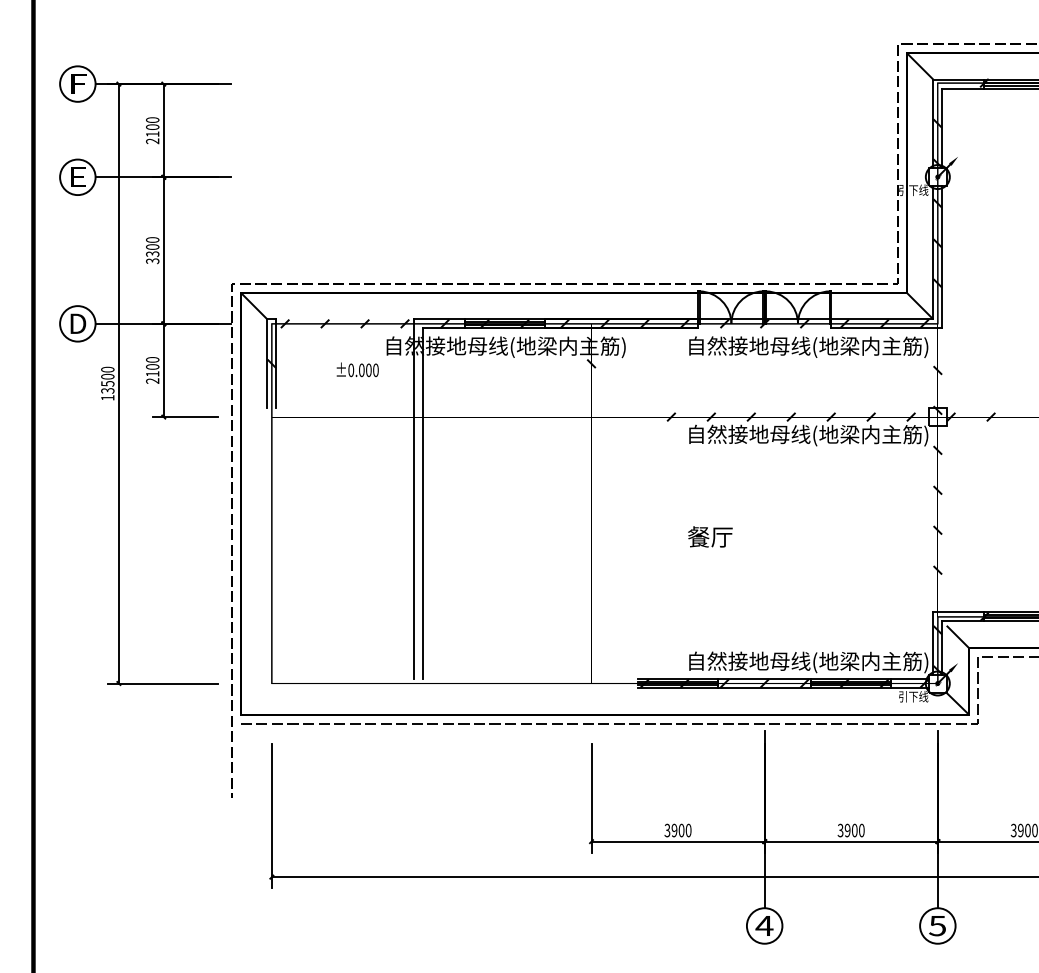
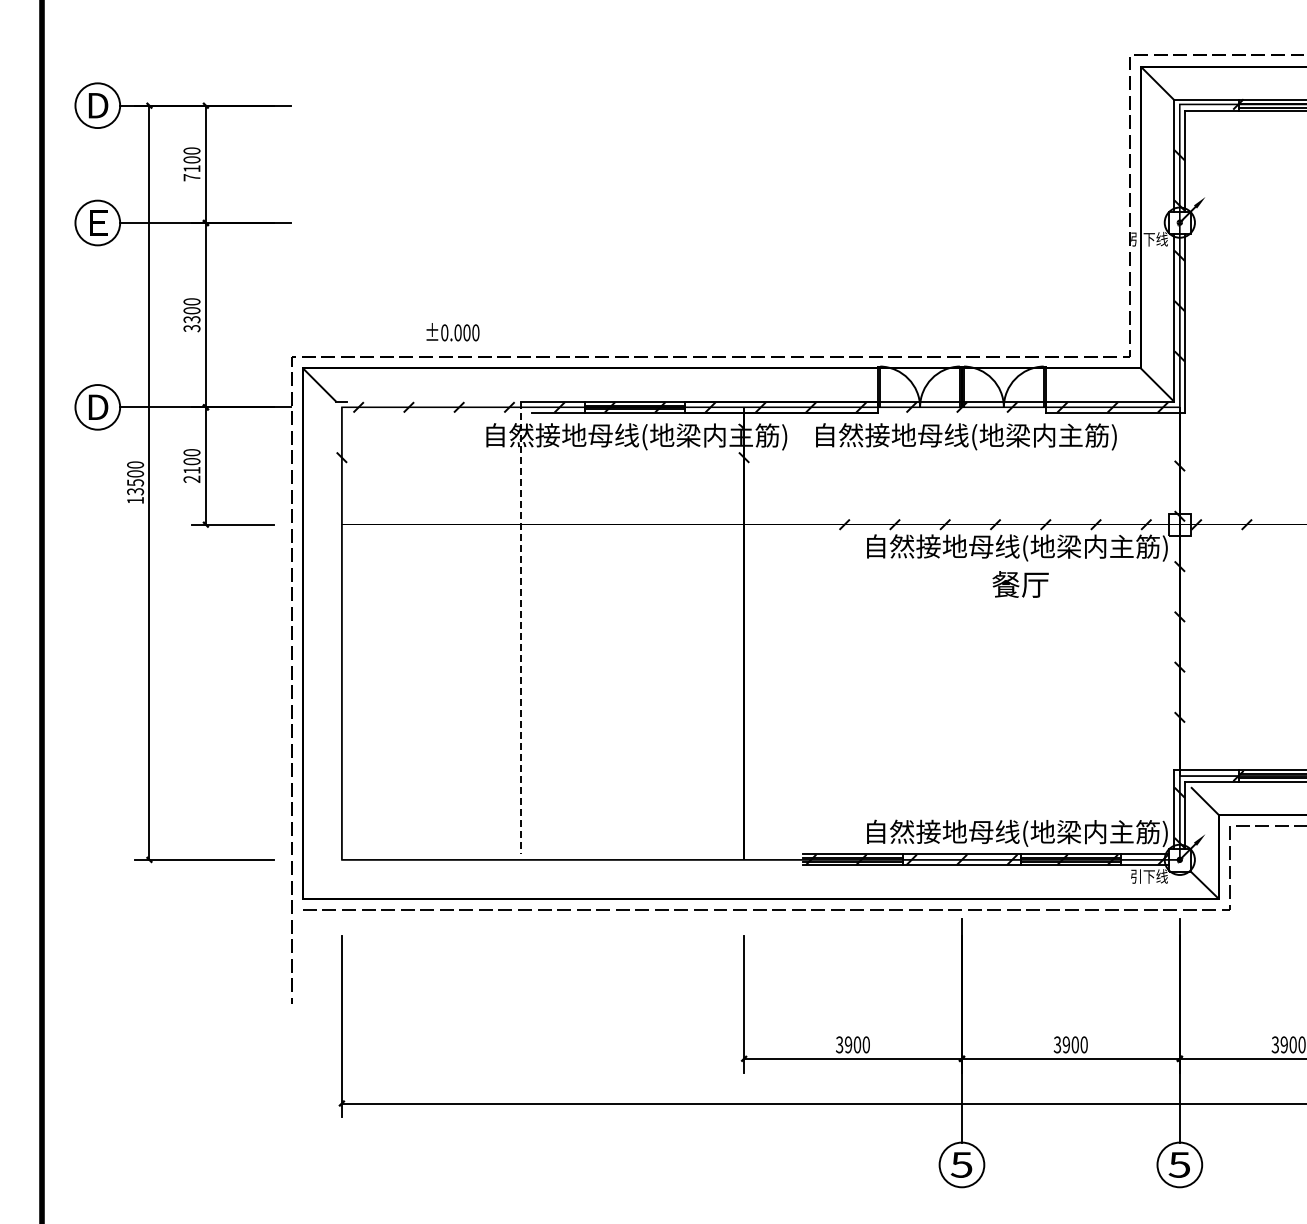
text: (78, 83) -> (98, 105), F -> D
text: (152, 141) -> (191, 177), 2100 -> 7100
text: (808, 347) -> (966, 436), moved
line: (267, 363) -> (336, 457), removed
line: (276, 363) -> (347, 457), removed
text: (357, 370) -> (452, 332), moved
line: (413, 499) -> (520, 628), solid -> dashed
line: (422, 503) -> (531, 633), removed
text: (710, 536) -> (1020, 584), moved
text: (764, 925) -> (961, 1164), 4 -> 5

